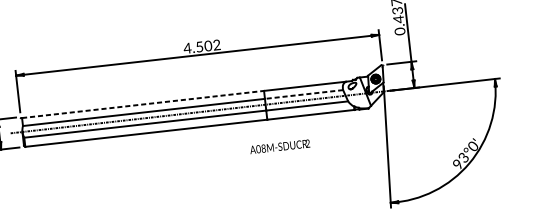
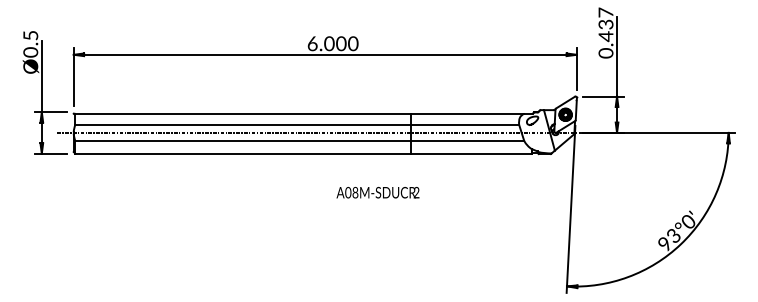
text: (201, 46) -> (332, 43), 4.502 -> 6.000
line: (303, 94) -> (464, 124), dashed -> solid
line: (143, 104) -> (243, 113), dashed -> solid
text: (279, 146) -> (377, 192), moved

